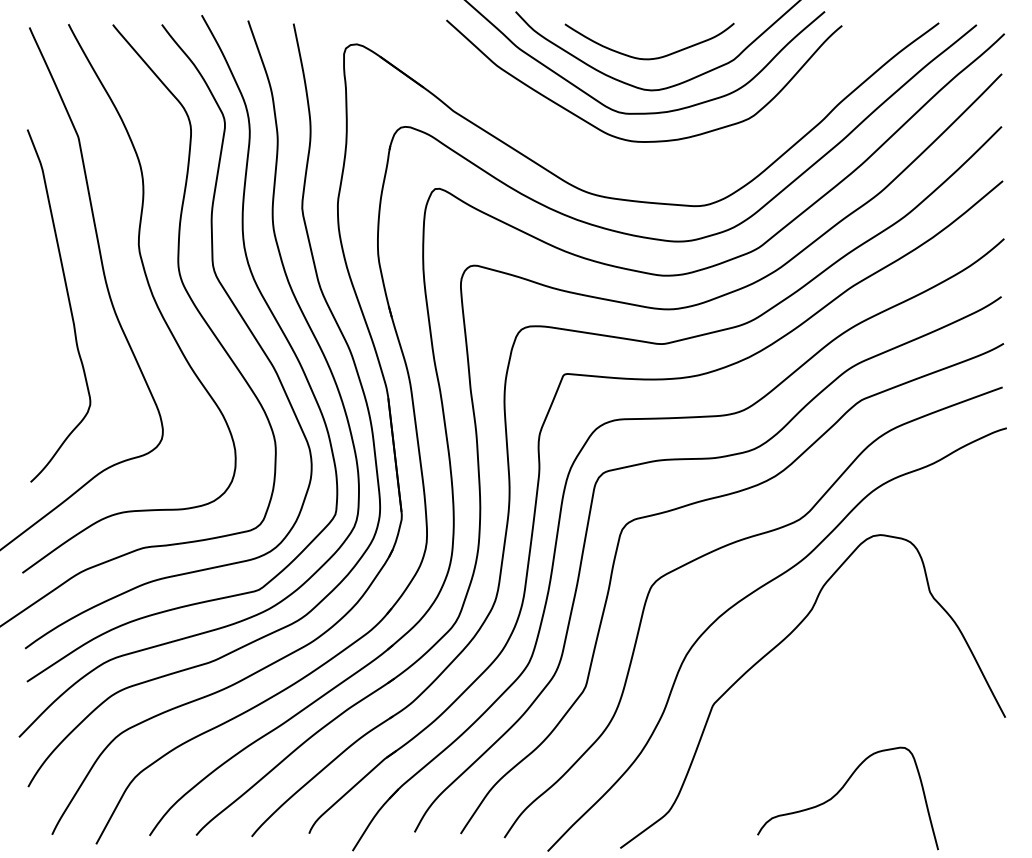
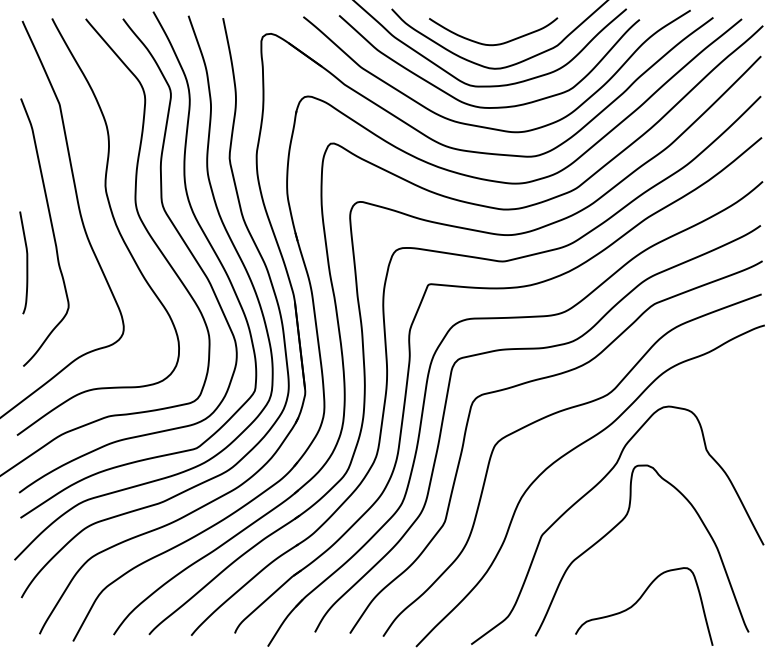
curve: (638, 166) -> (485, 126), added
curve: (35, 345) -> (27, 262), added
curve: (813, 691) -> (617, 525), added

